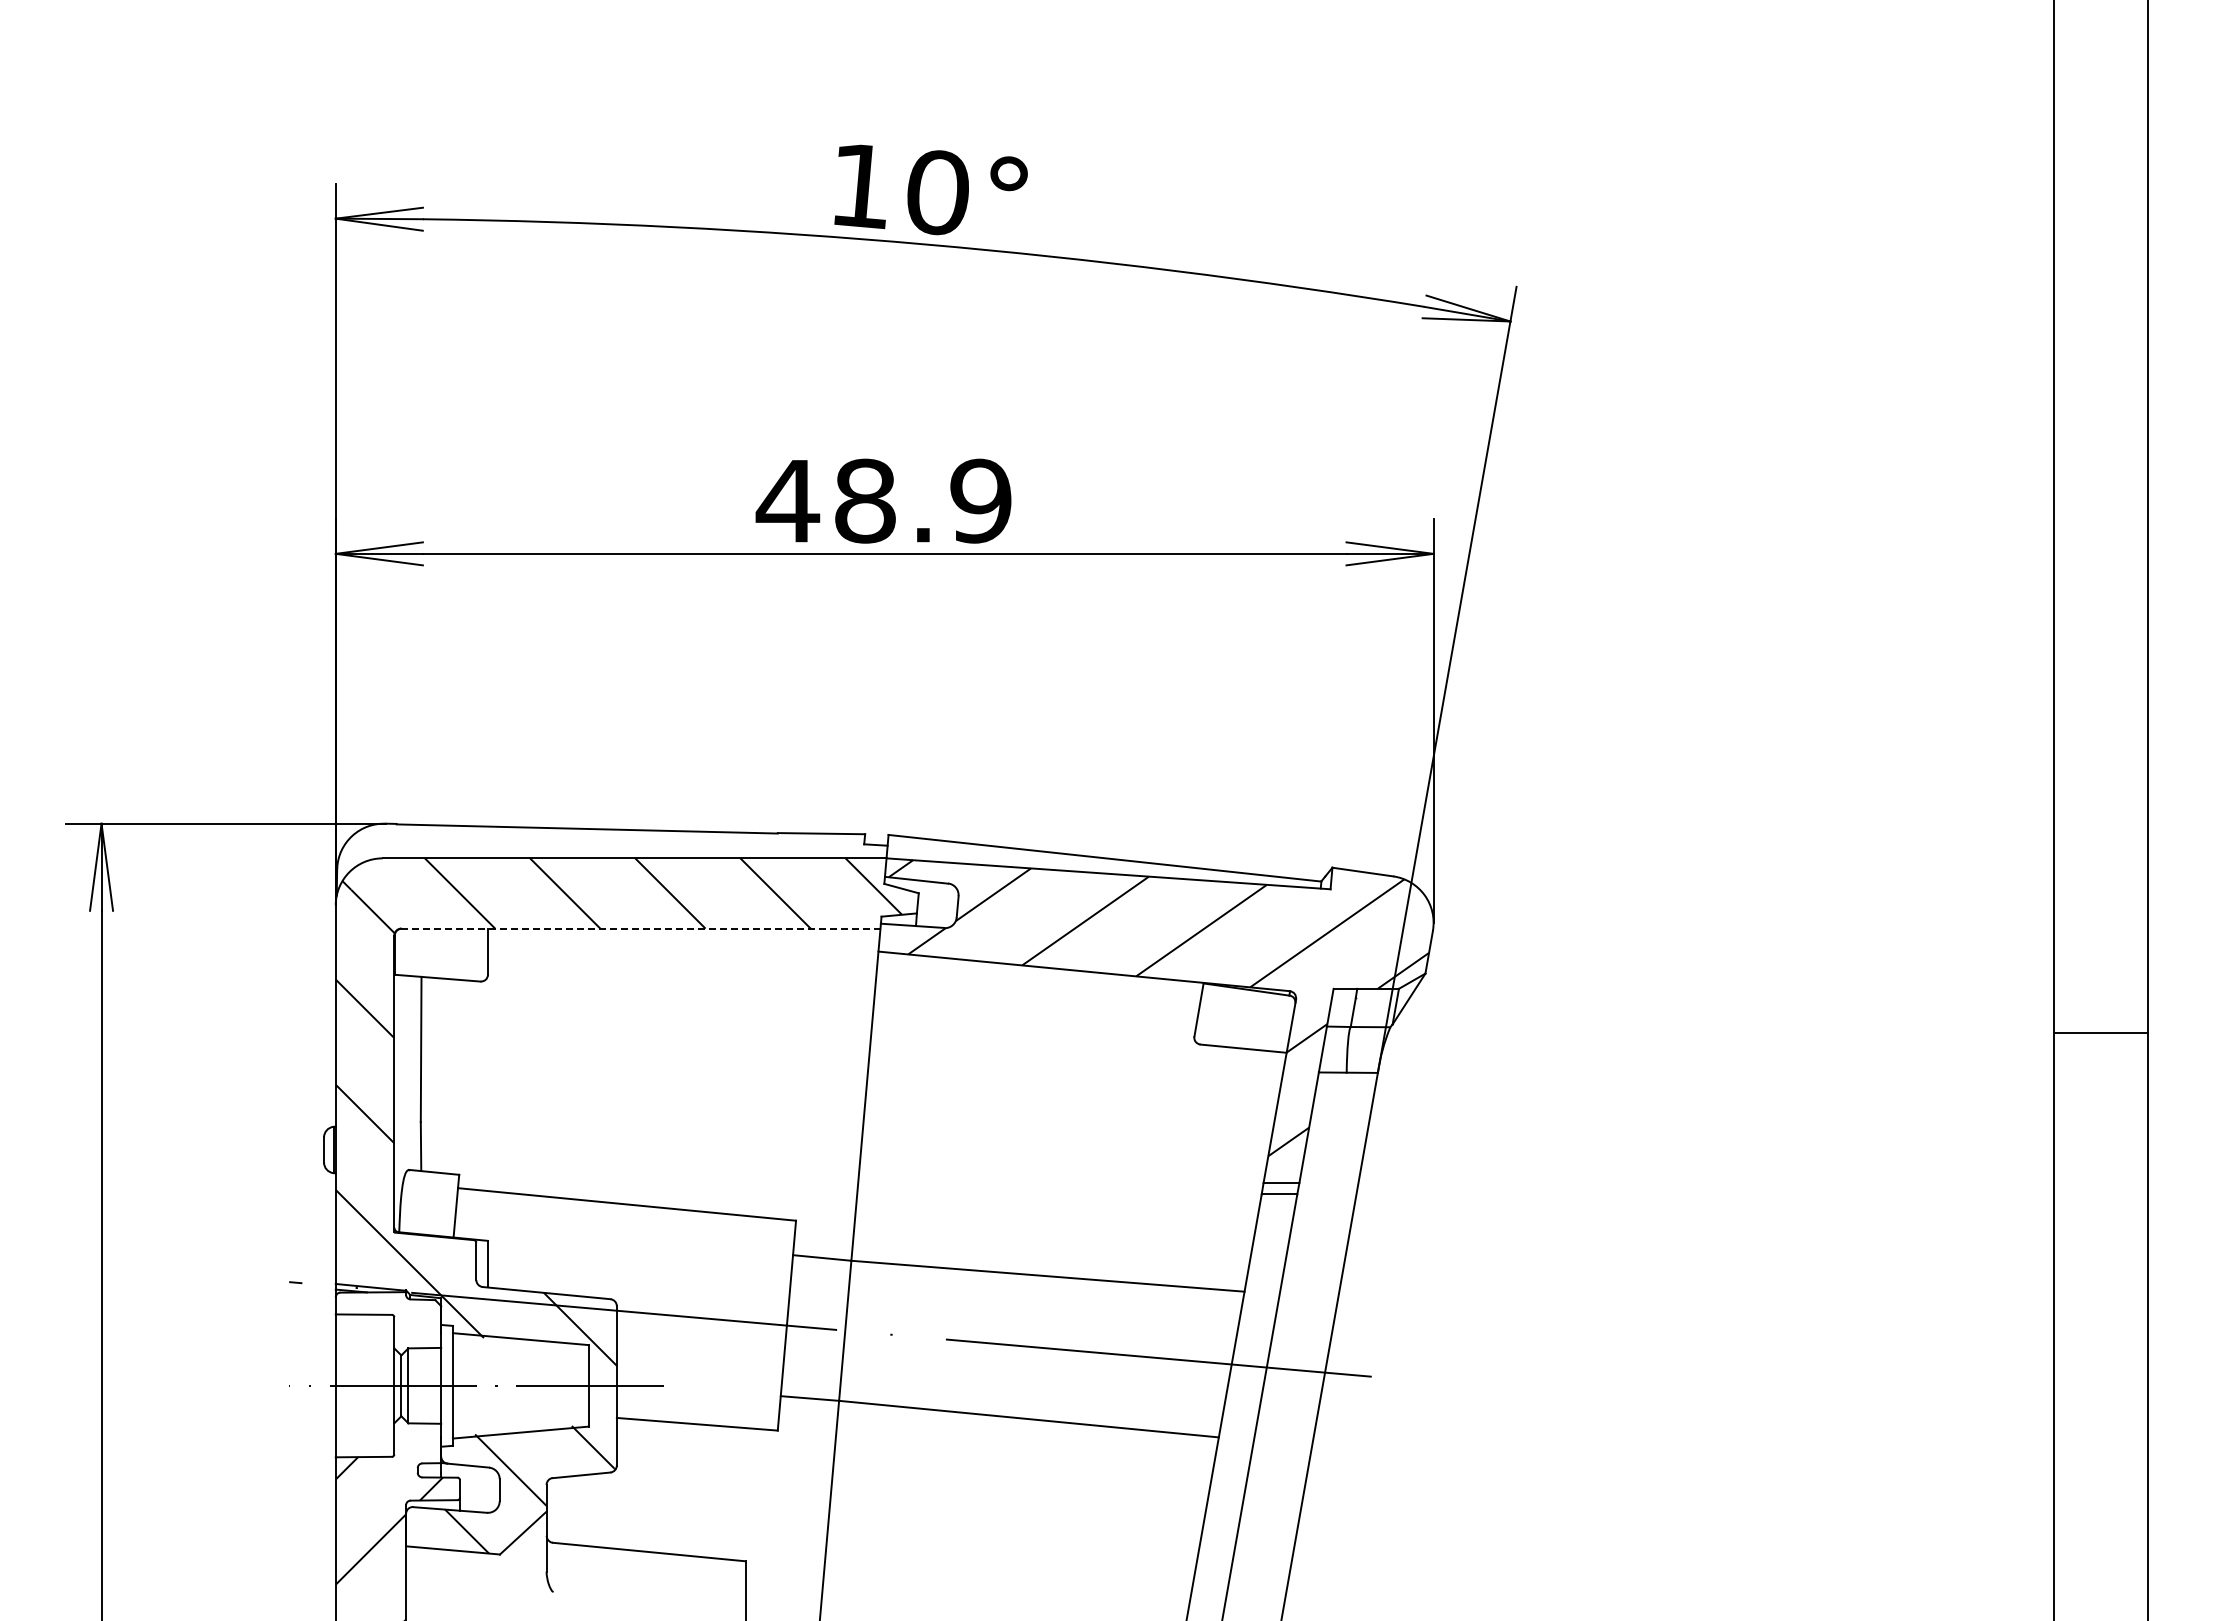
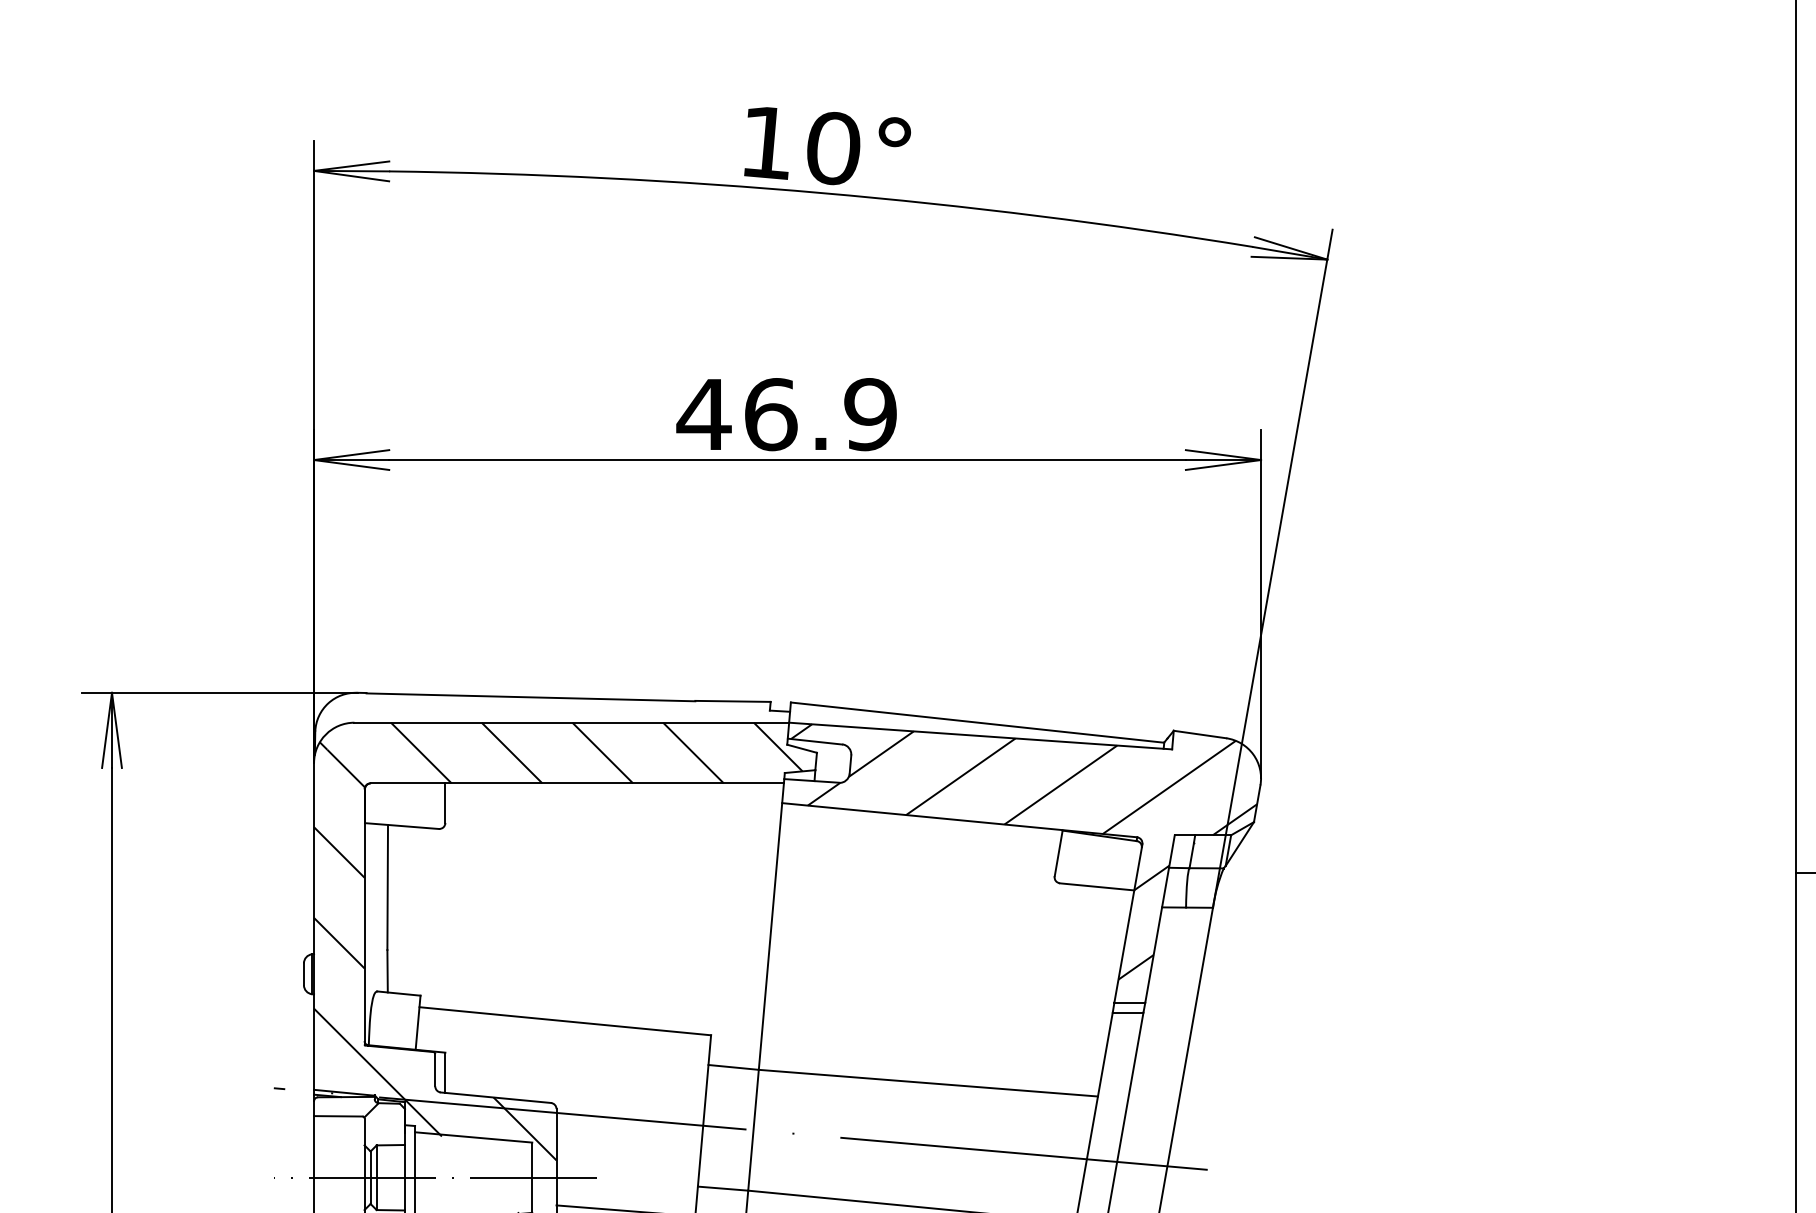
text: (865, 500) -> (770, 414), 48.9 -> 46.9
line: (640, 928) -> (576, 783), dashed -> solid
hatch: (402, 1307) -> (371, 1110), added

